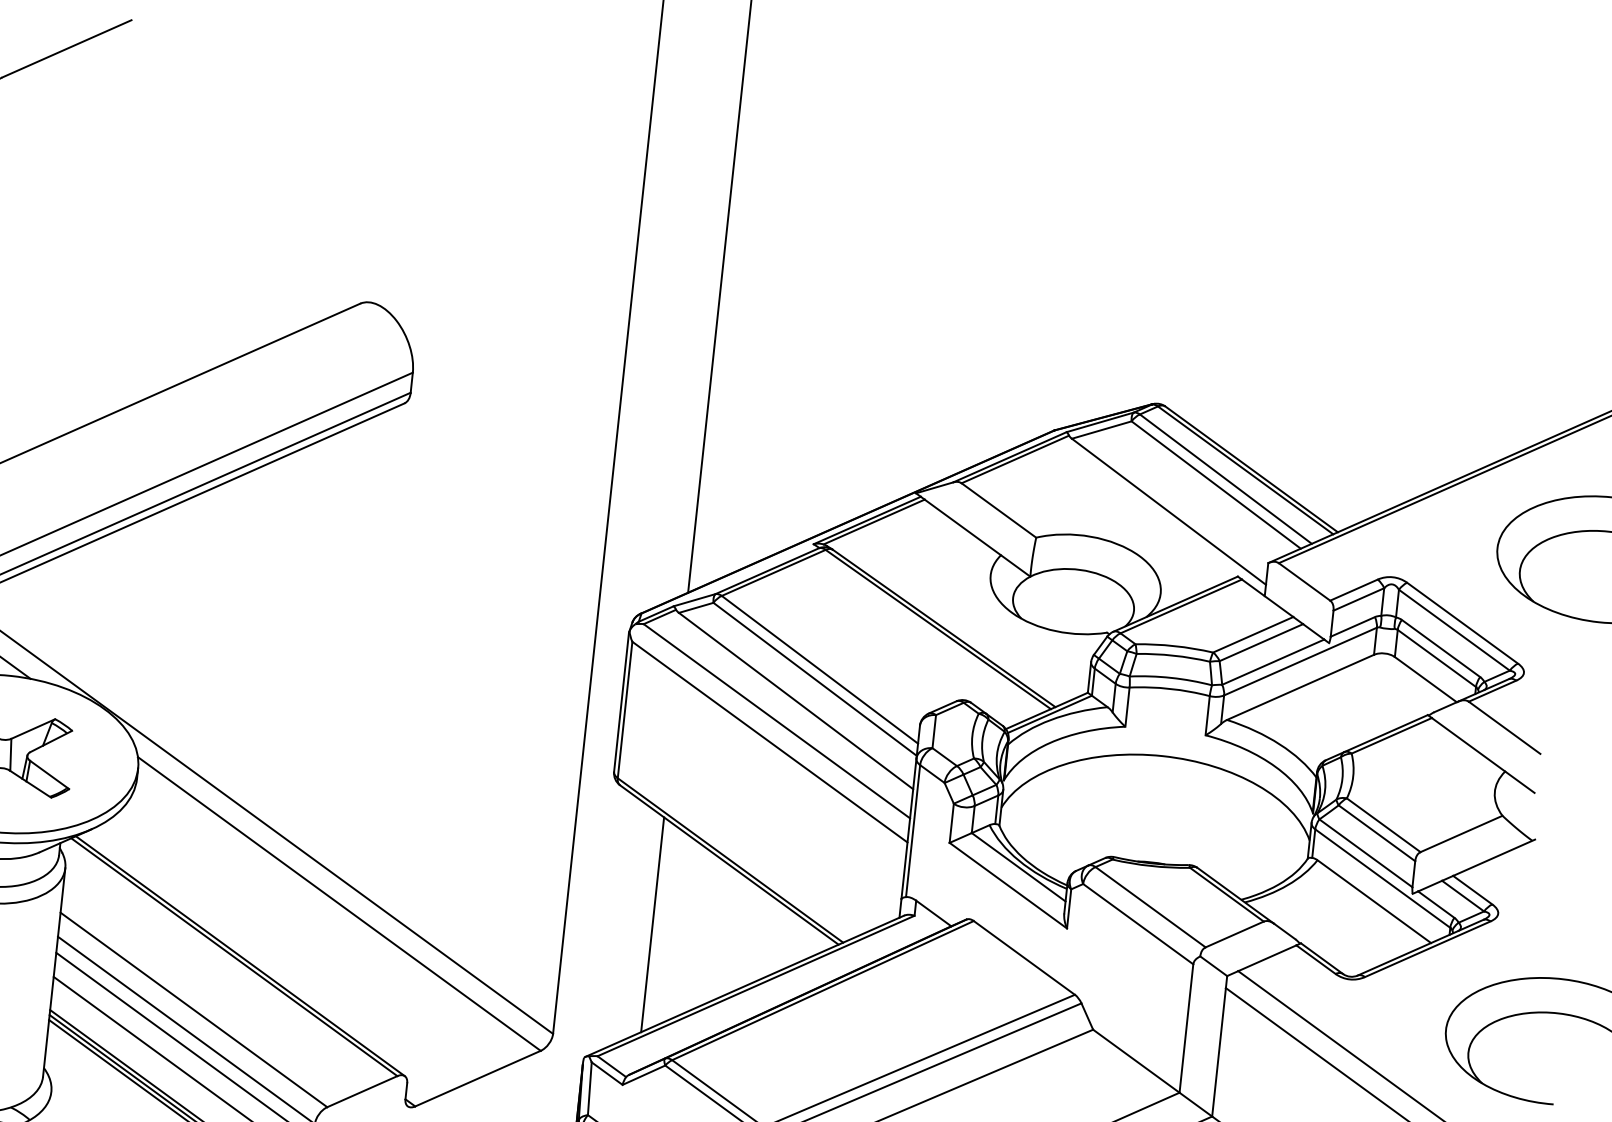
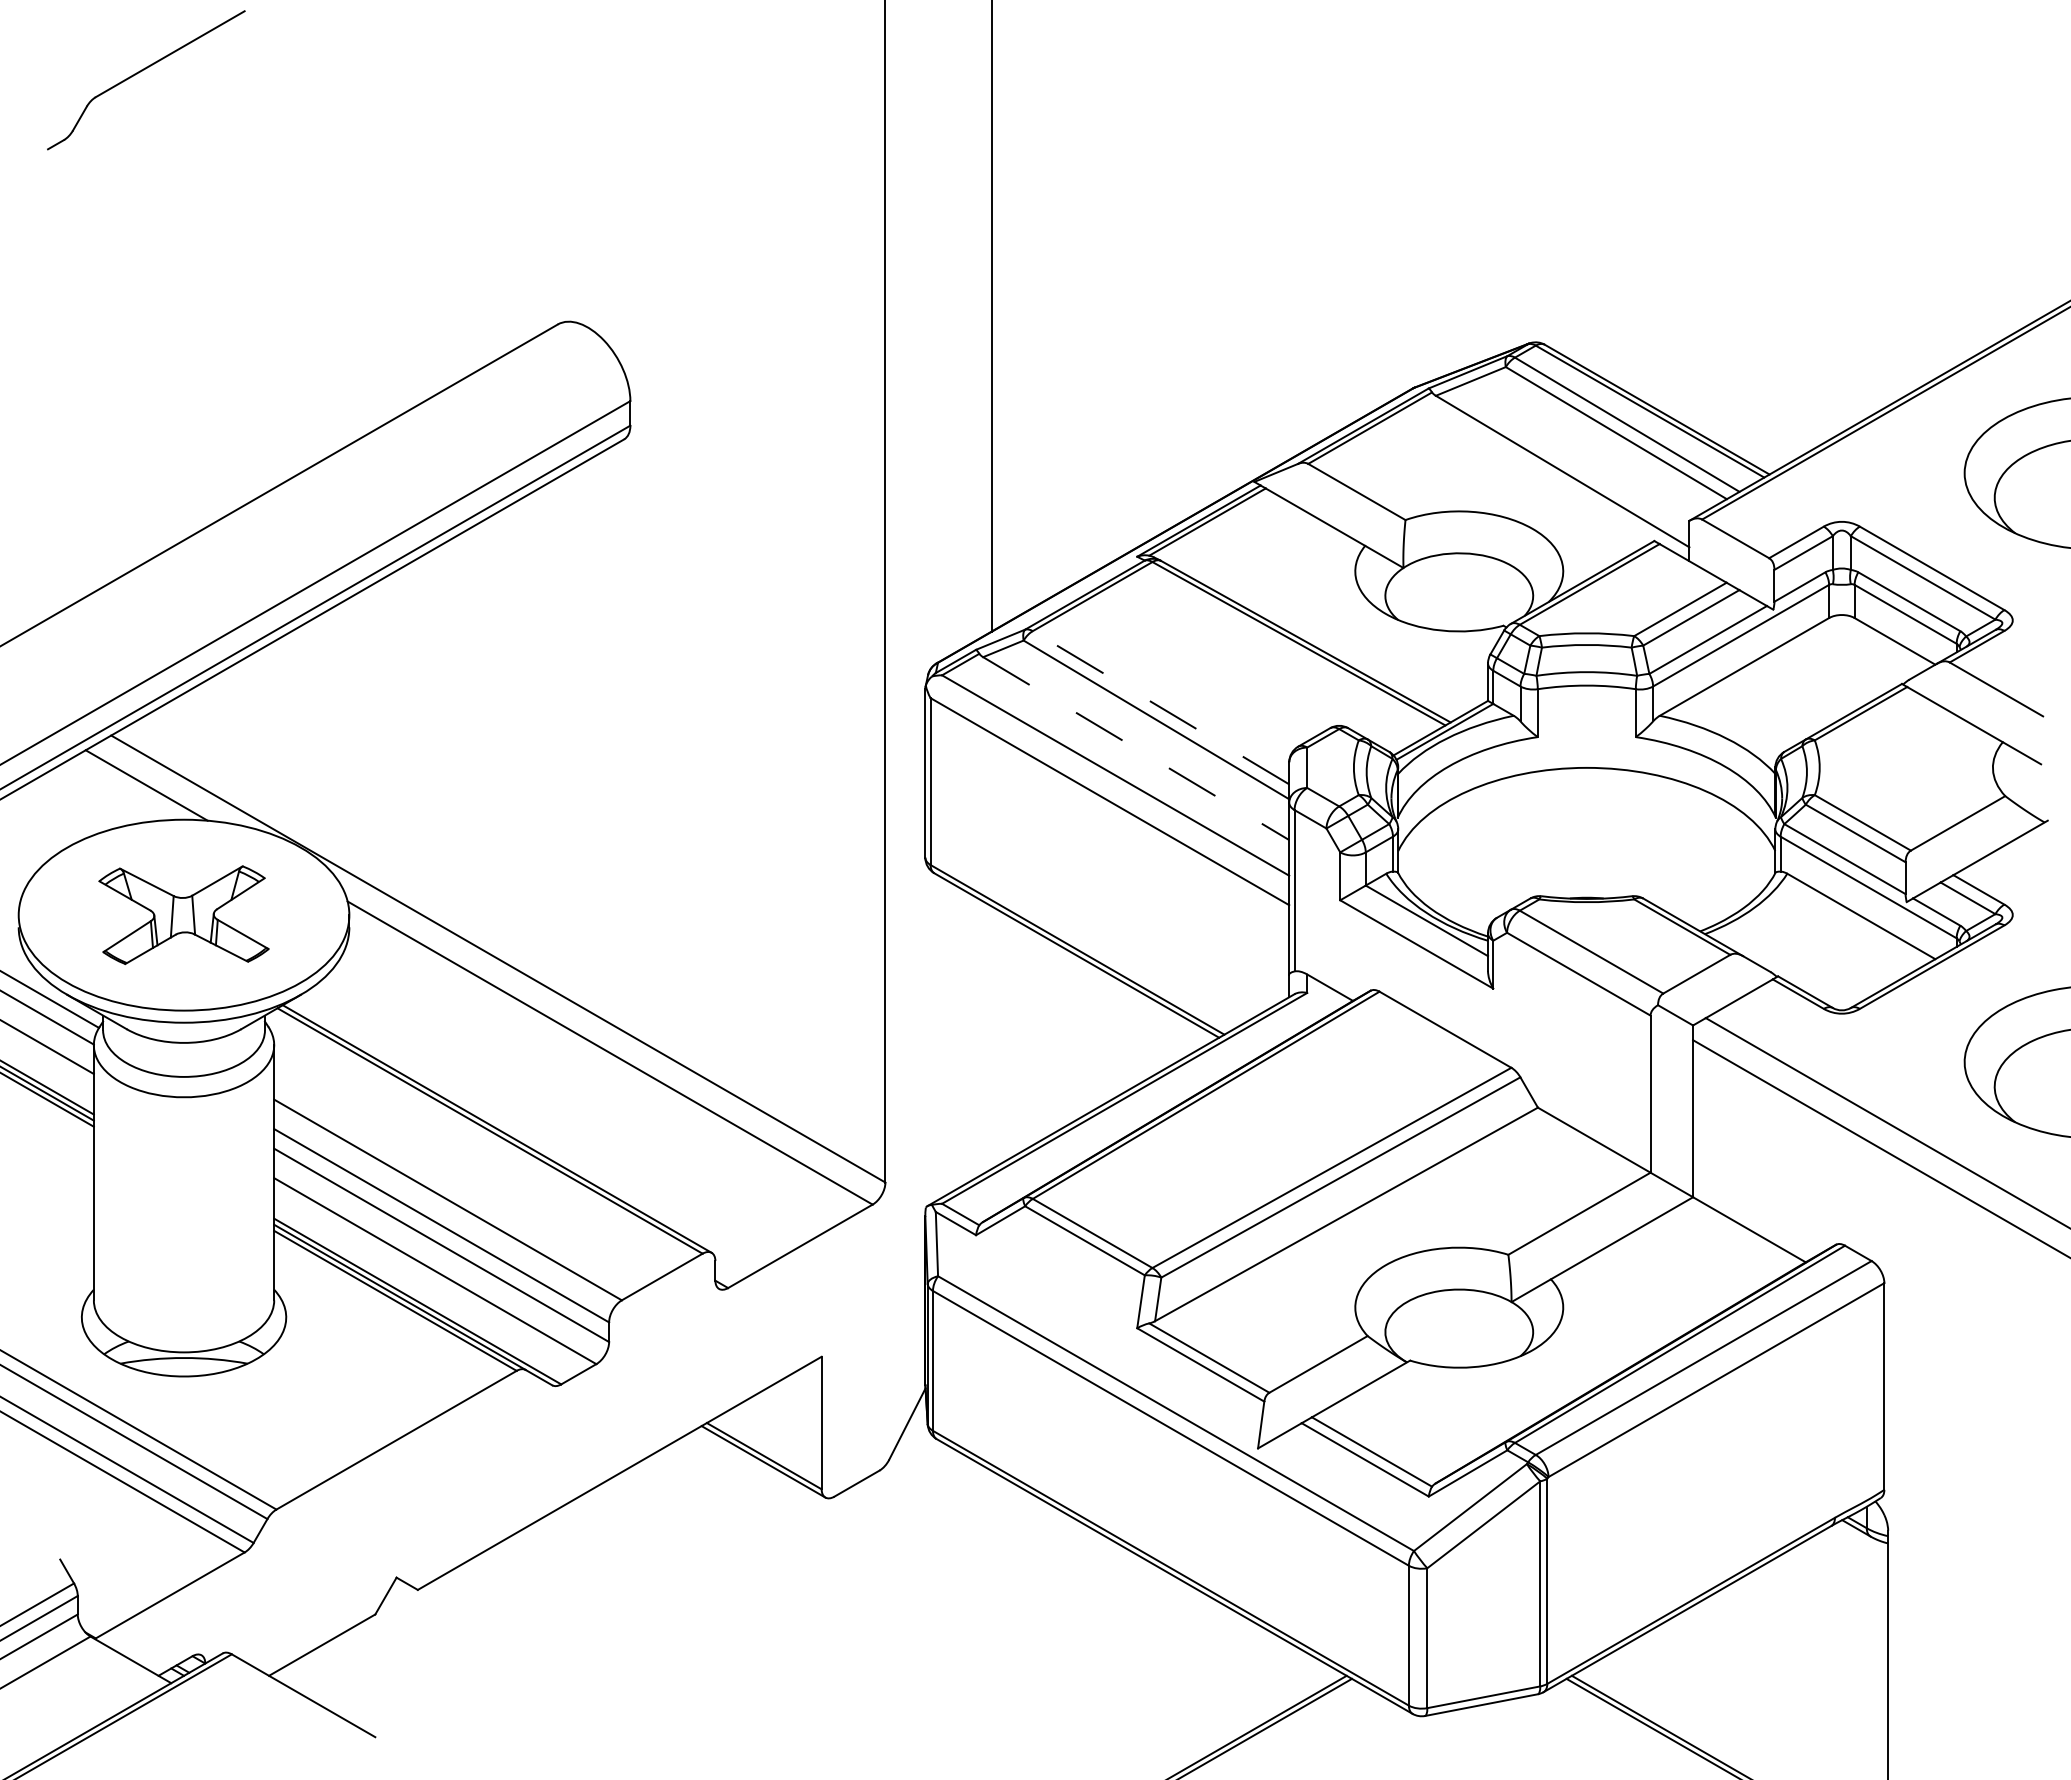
line: (819, 669) -> (1160, 707), solid -> dashed
line: (796, 700) -> (1136, 748), solid -> dashed
line: (652, 924) -> (991, 1037), removed

